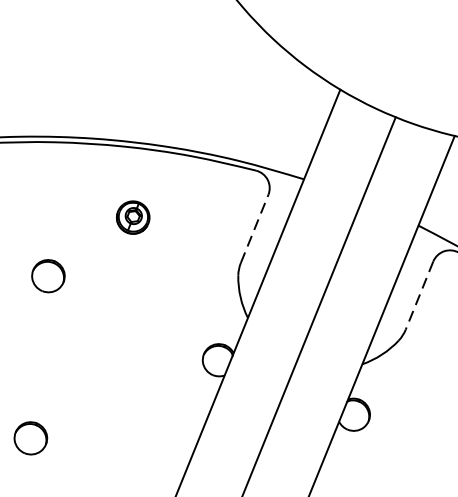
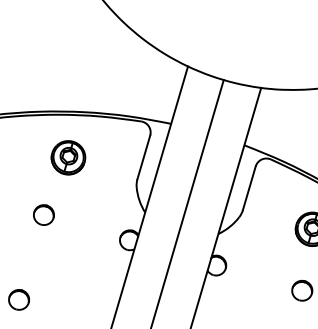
part: (133, 217) -> (68, 157), size x1.67
line: (254, 229) -> (143, 157), dashed -> solid
part: (47, 275) -> (43, 214), moved
line: (419, 296) -> (249, 188), dashed -> solid

